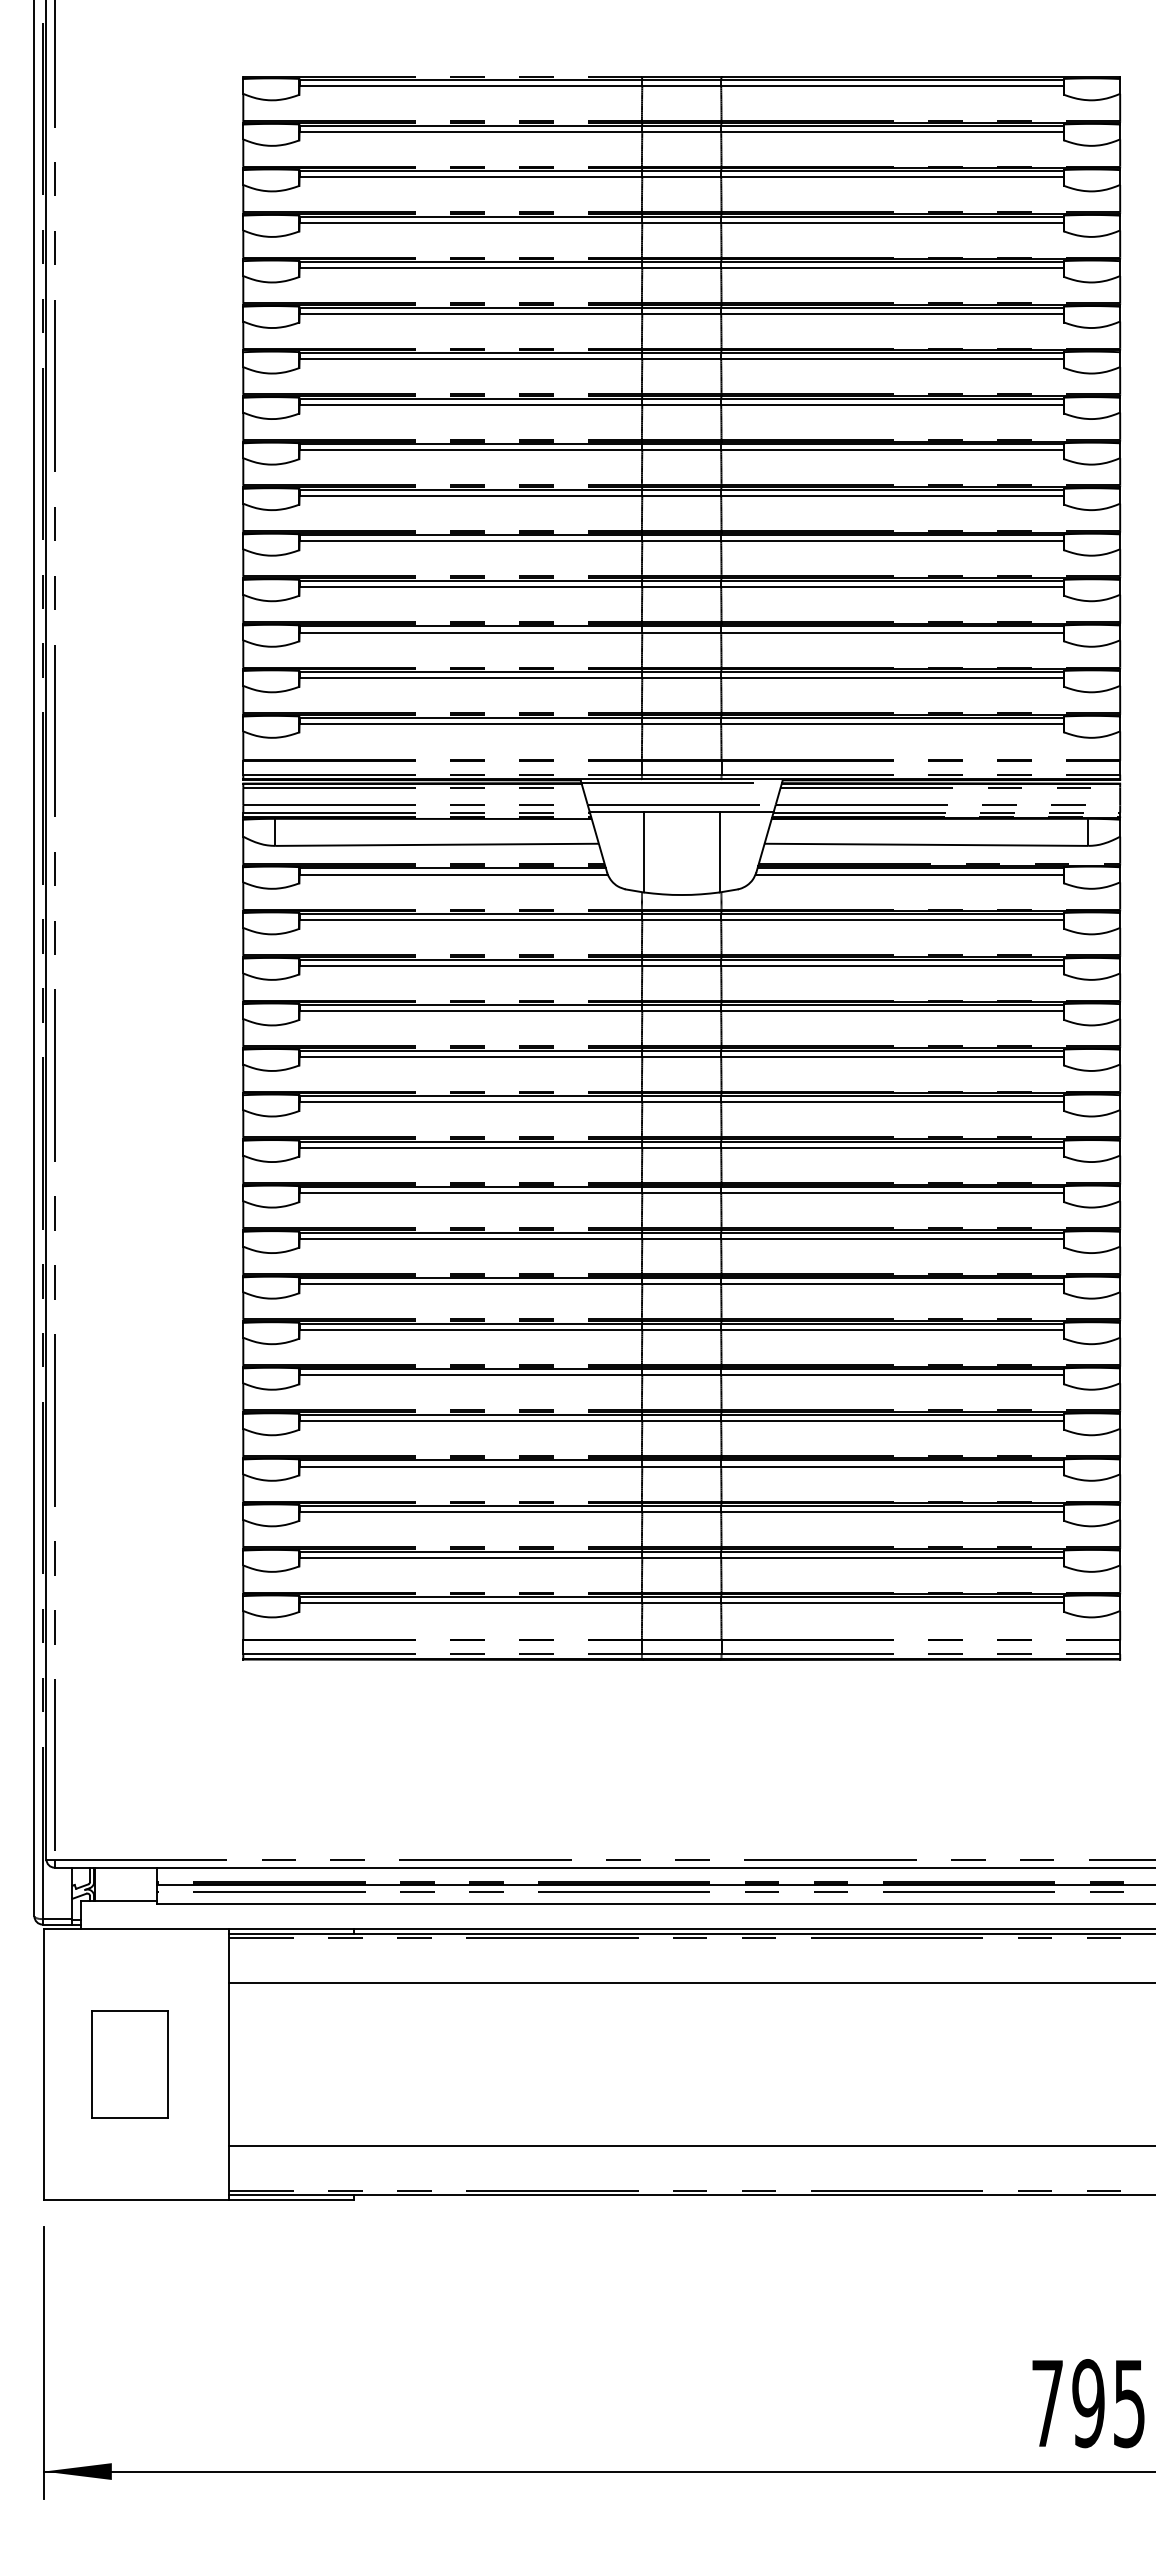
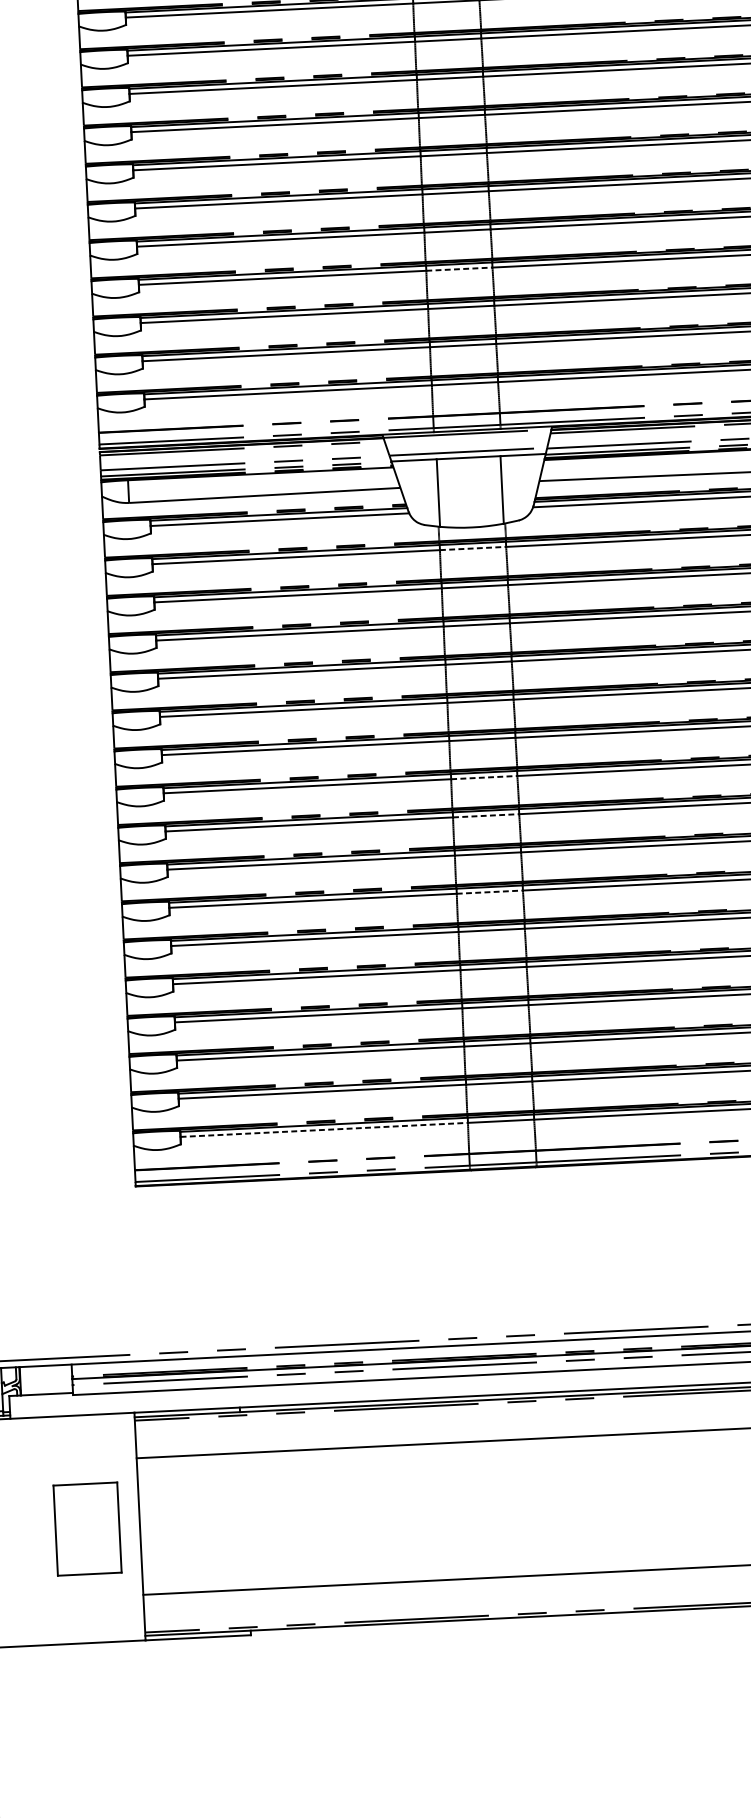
line: (682, 586) -> (460, 268), solid -> dashed
line: (682, 920) -> (473, 548), solid -> dashed
line: (682, 1193) -> (484, 777), solid -> dashed
line: (682, 1238) -> (486, 815), solid -> dashed
line: (682, 1329) -> (490, 891), solid -> dashed
line: (471, 1603) -> (324, 1130), solid -> dashed
part: (129, 2064) -> (87, 1529), moved

